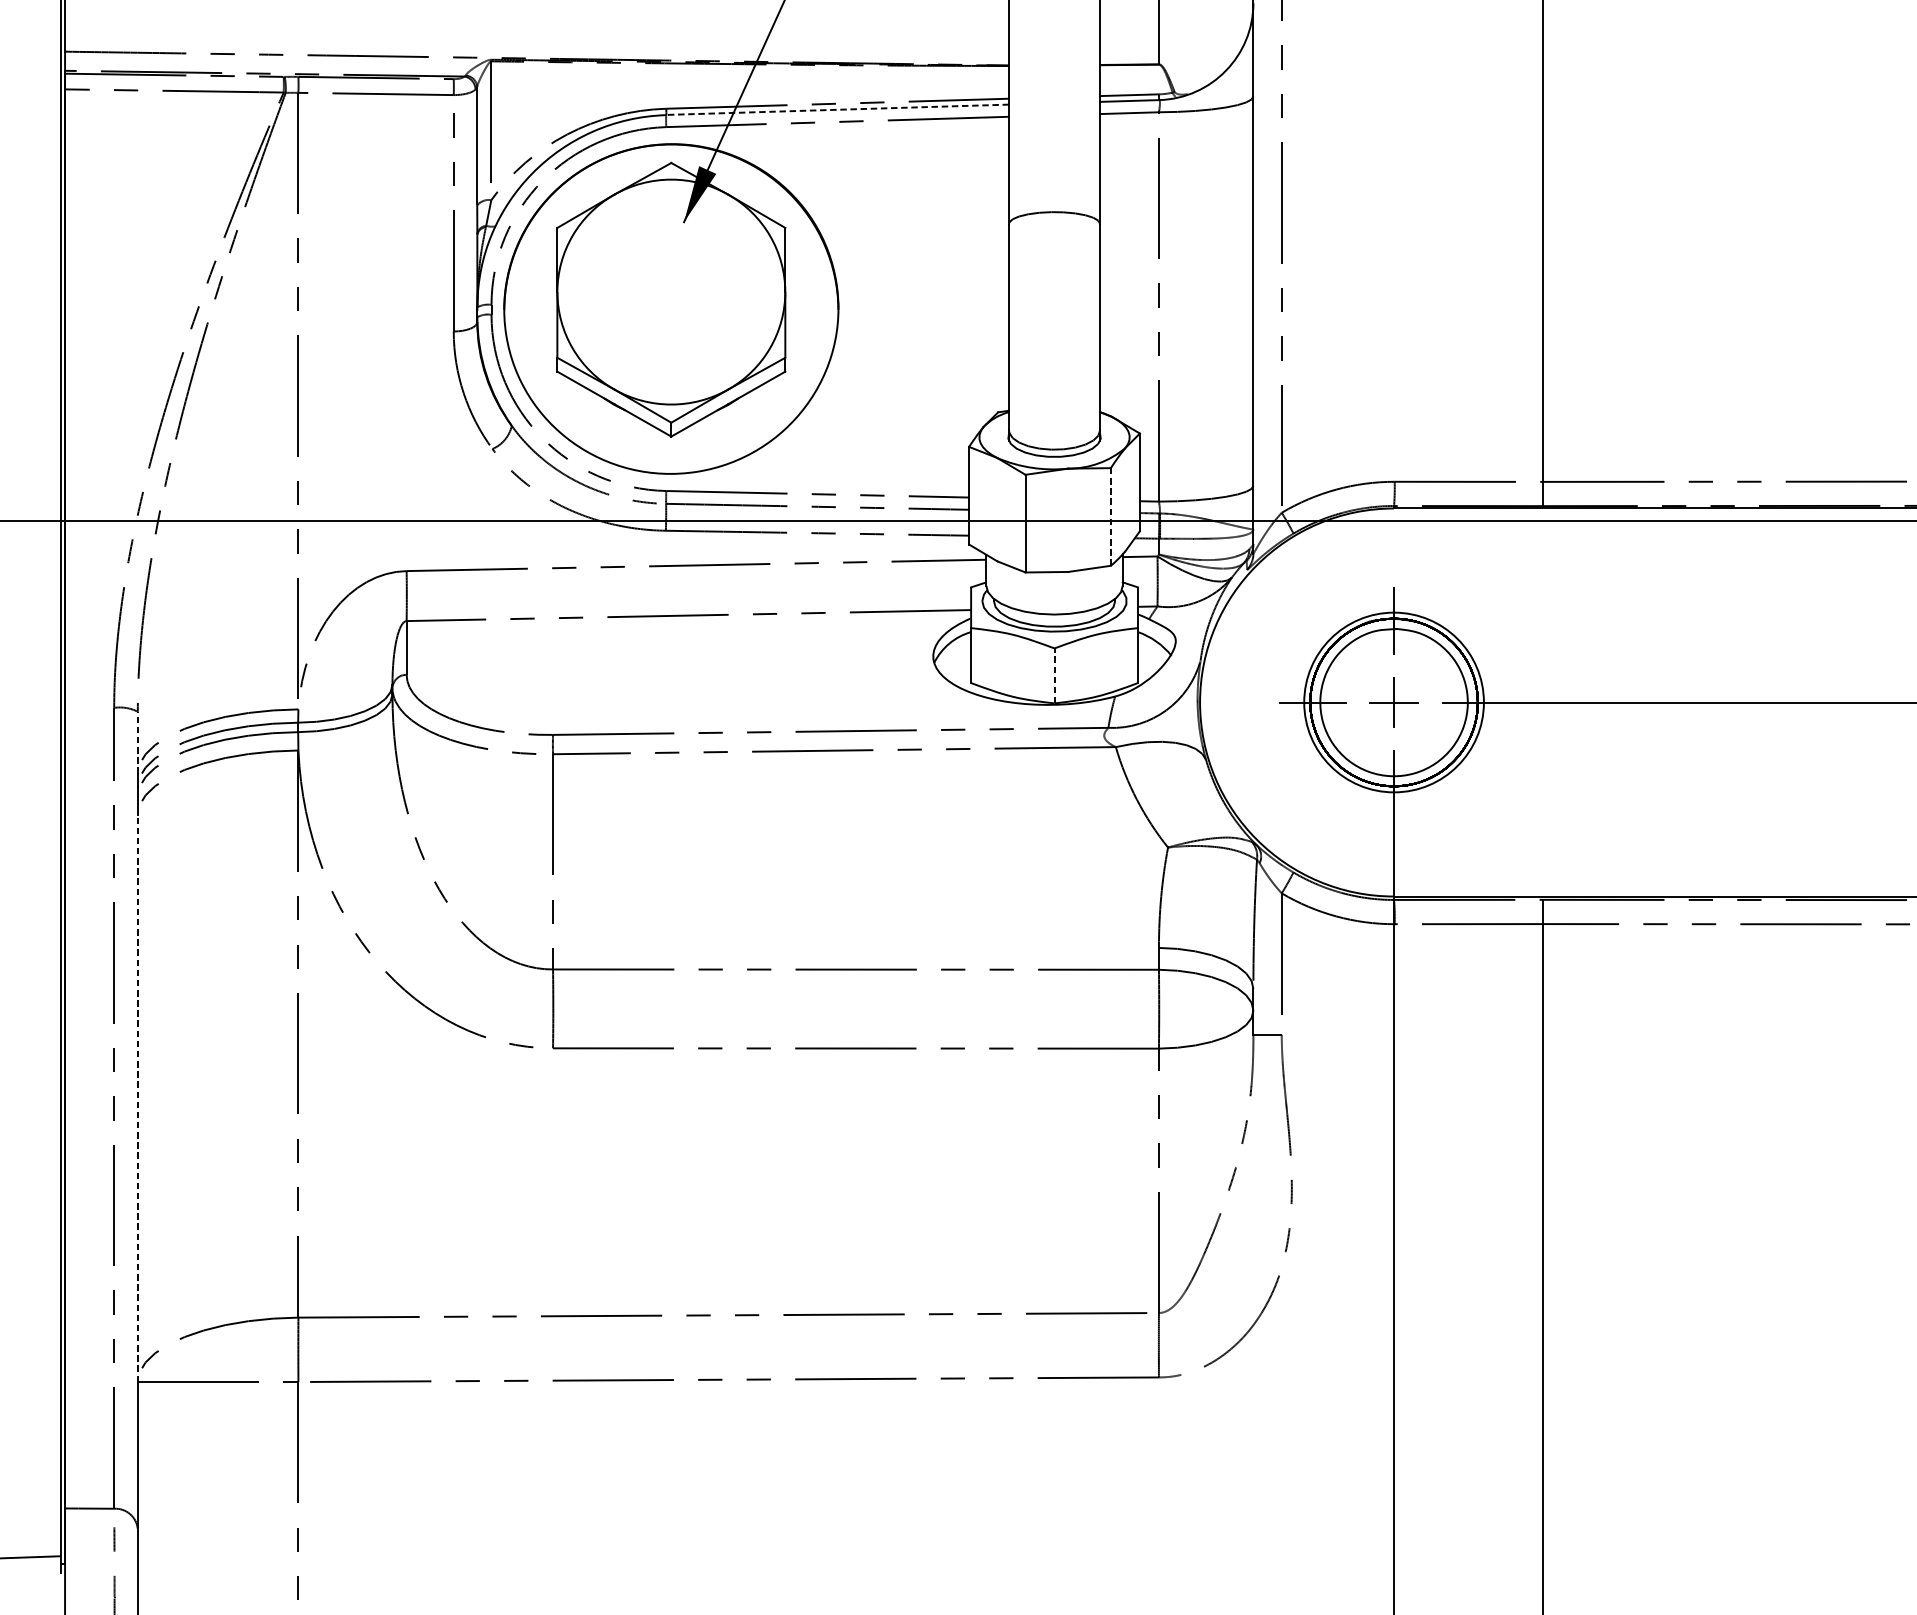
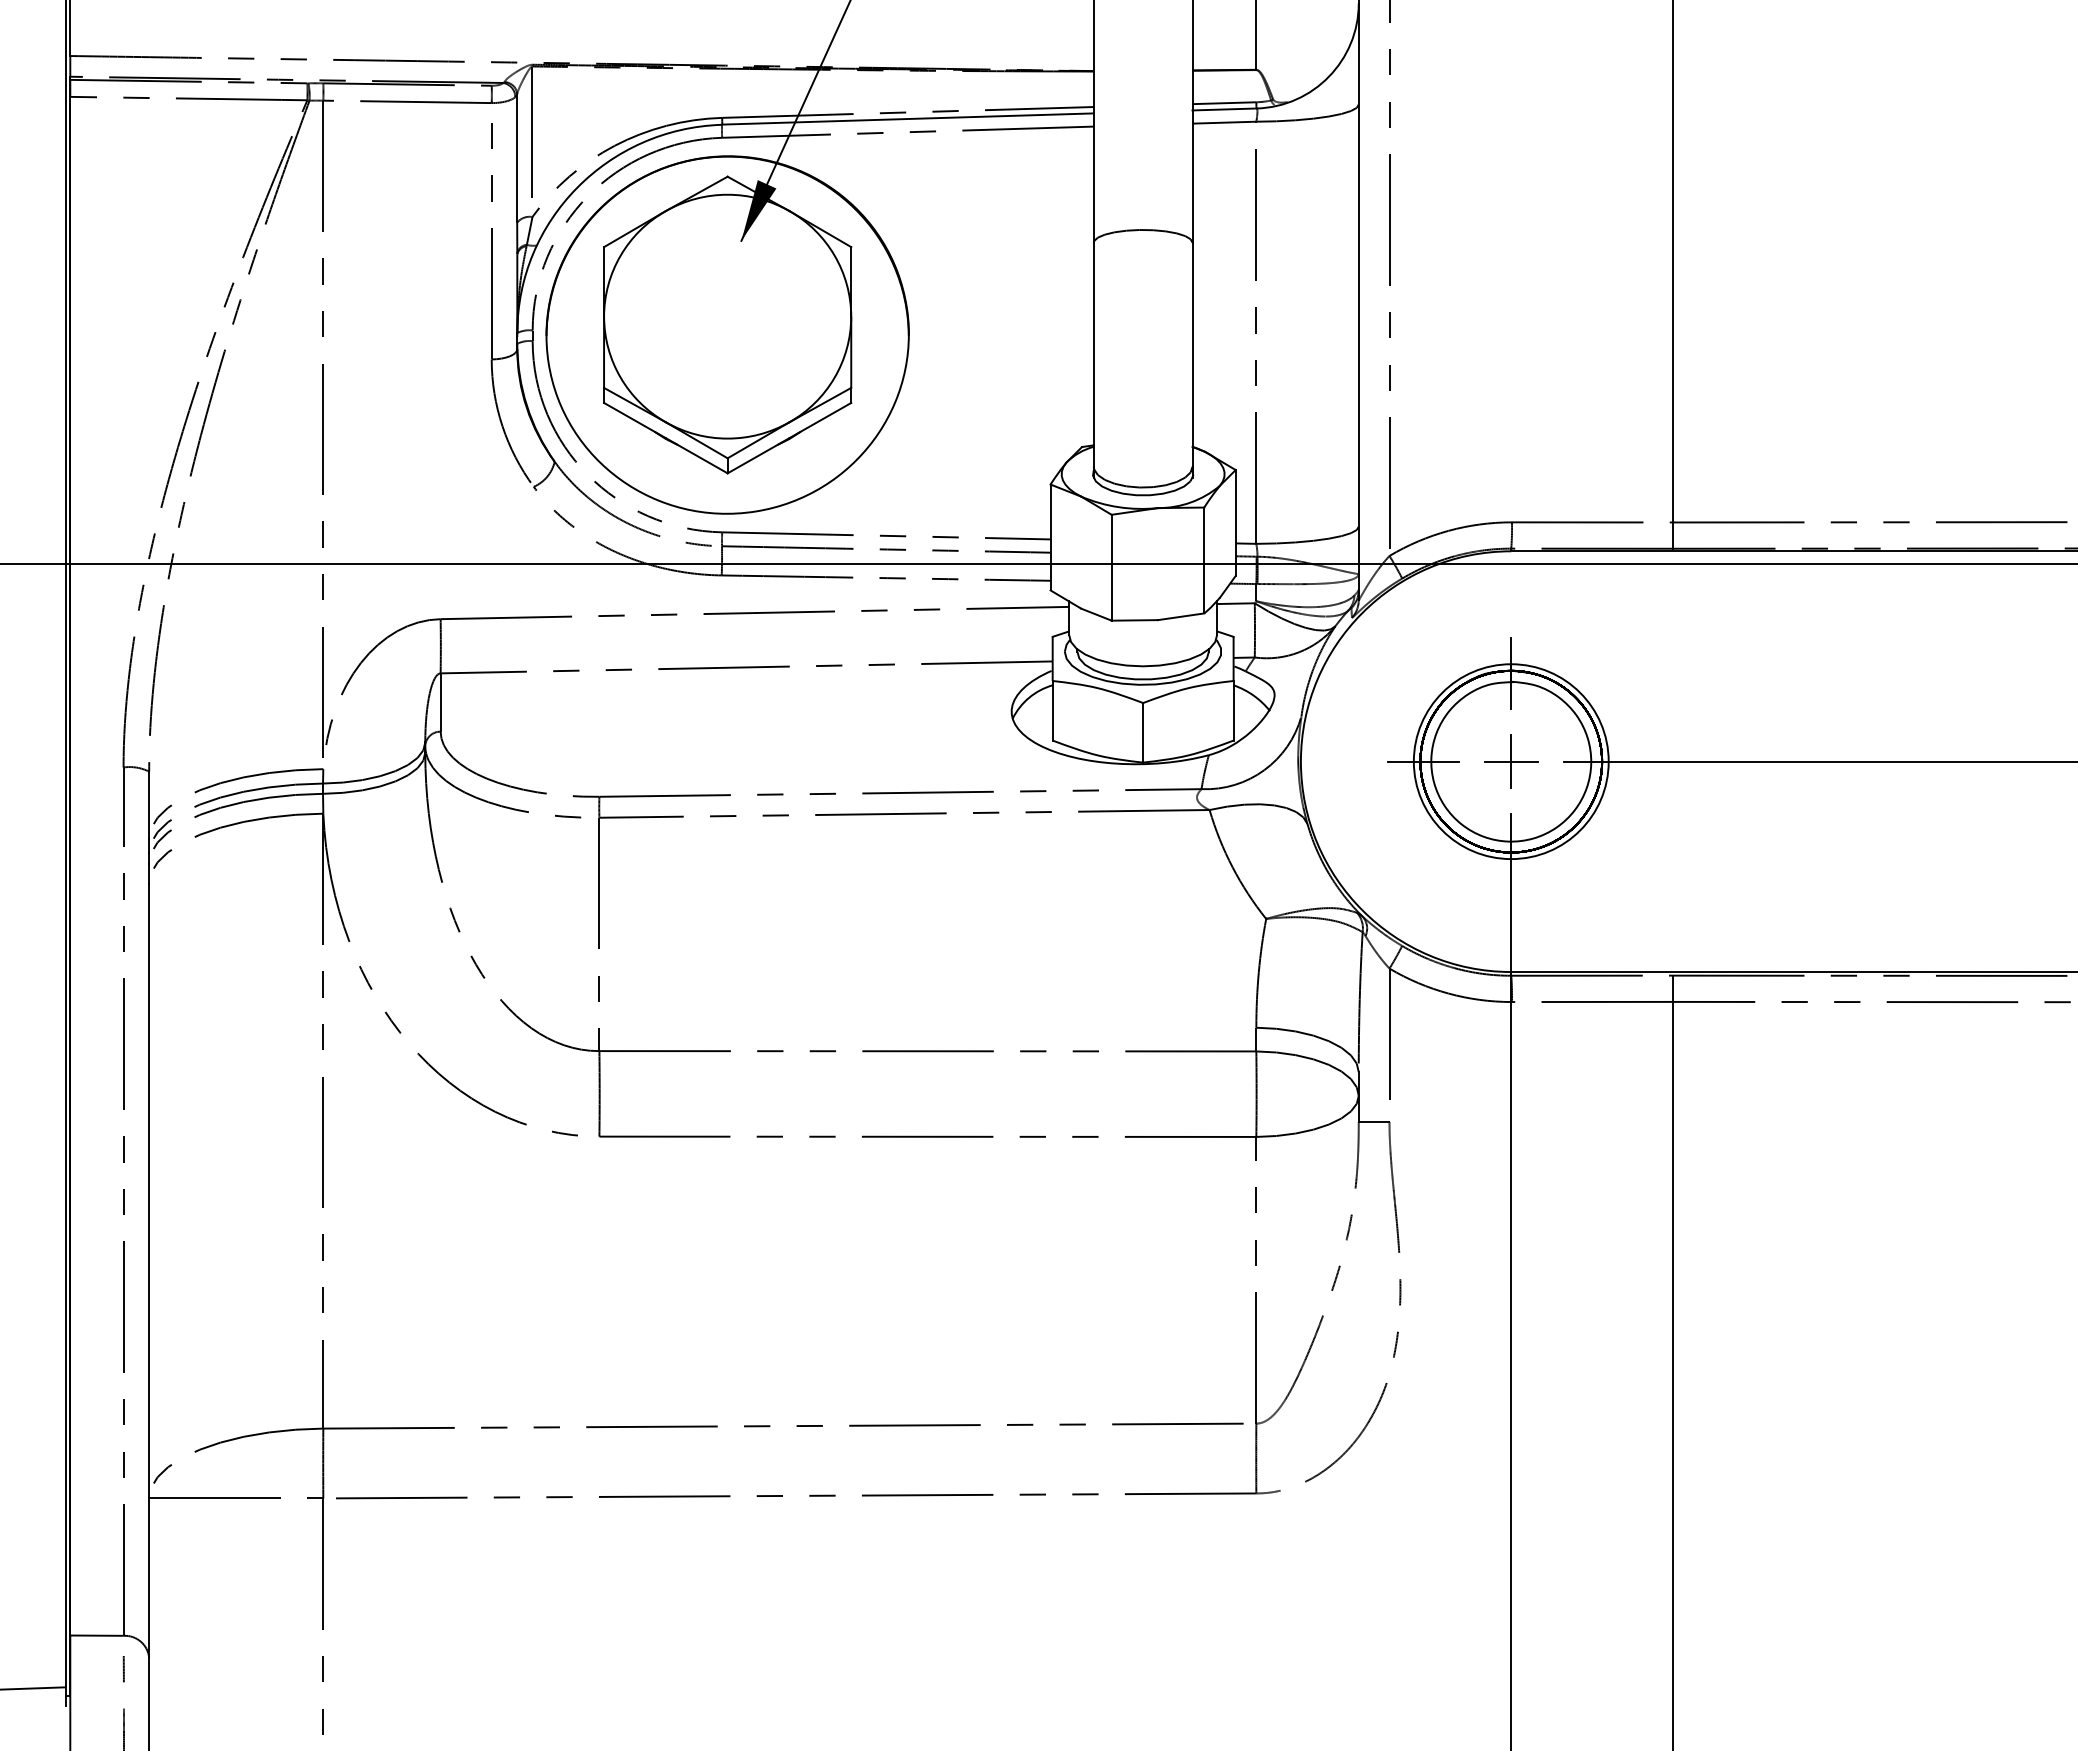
line: (837, 110) -> (907, 119), dashed -> solid
line: (1111, 516) -> (1204, 560), dashed -> solid
line: (1054, 675) -> (1143, 732), dashed -> solid
line: (138, 742) -> (149, 805), dashed -> solid
line: (138, 1098) -> (149, 1190), dashed -> solid

